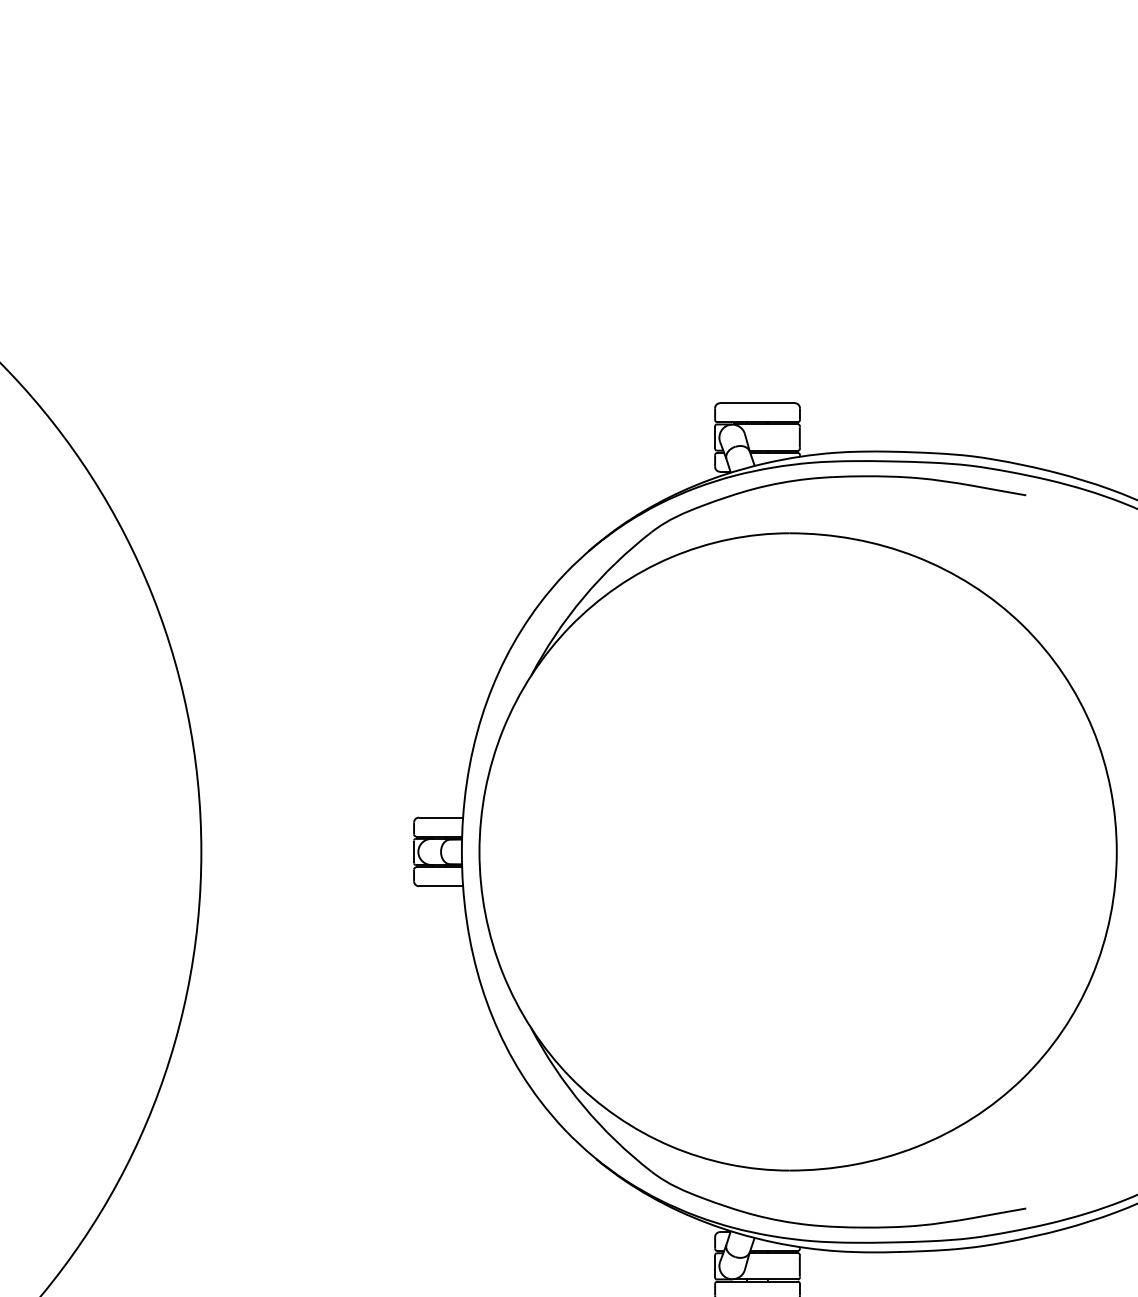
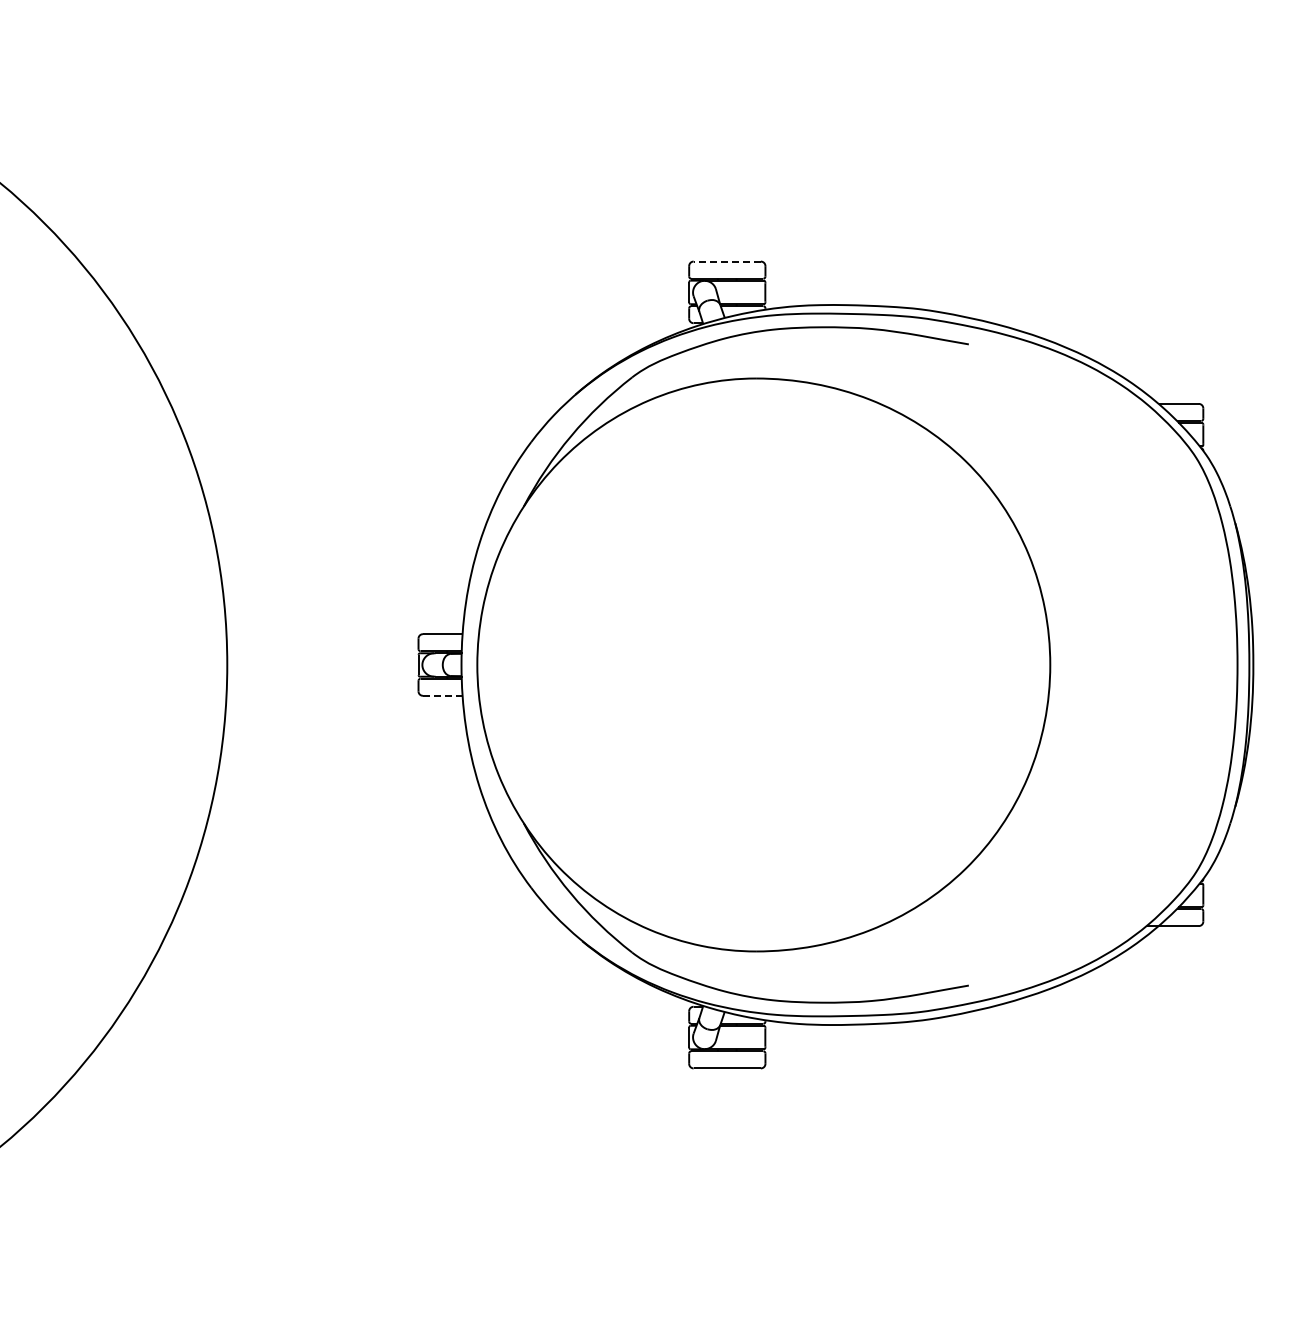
line: (757, 403) -> (727, 261), solid -> dashed
line: (440, 885) -> (442, 695), solid -> dashed

